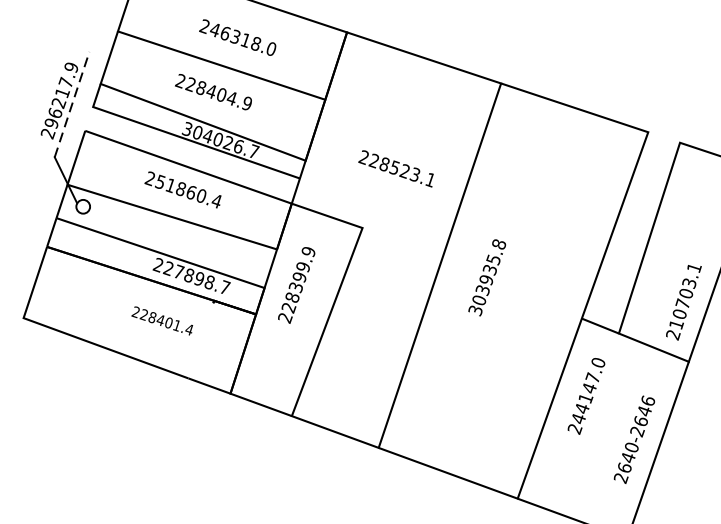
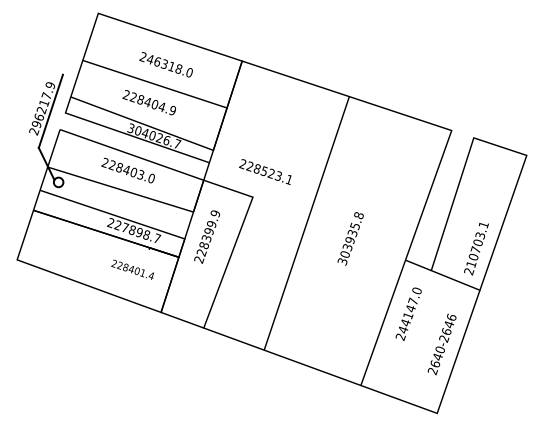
line: (71, 104) -> (50, 111), dashed -> solid
text: (396, 168) -> (265, 171), moved
text: (187, 191) -> (131, 171), 251860.4 -> 228403.0
text: (486, 277) -> (350, 238), moved
text: (162, 320) -> (132, 269), moved

